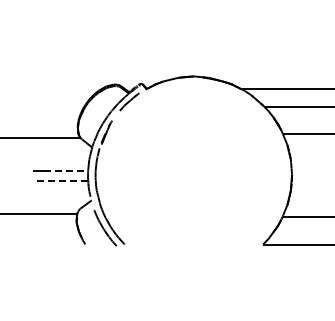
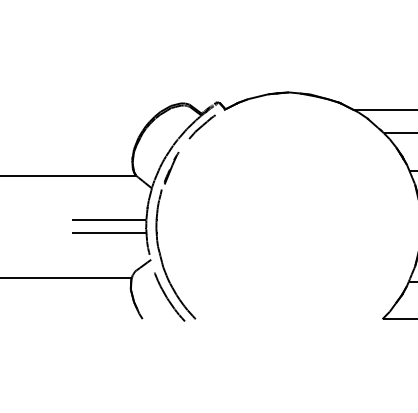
line: (66, 171) -> (117, 220), dashed -> solid
line: (60, 180) -> (109, 232), dashed -> solid

